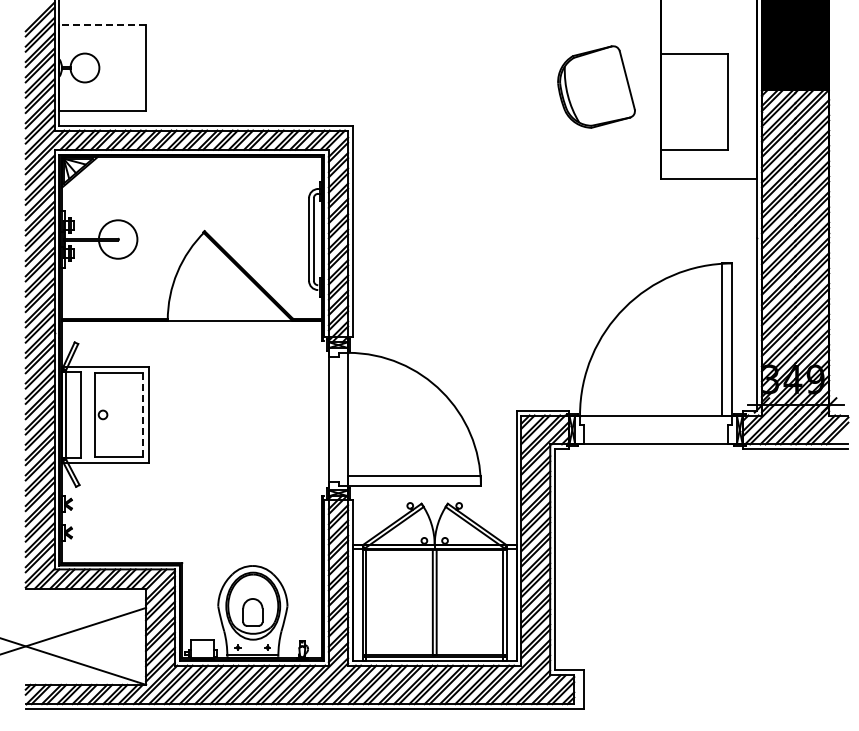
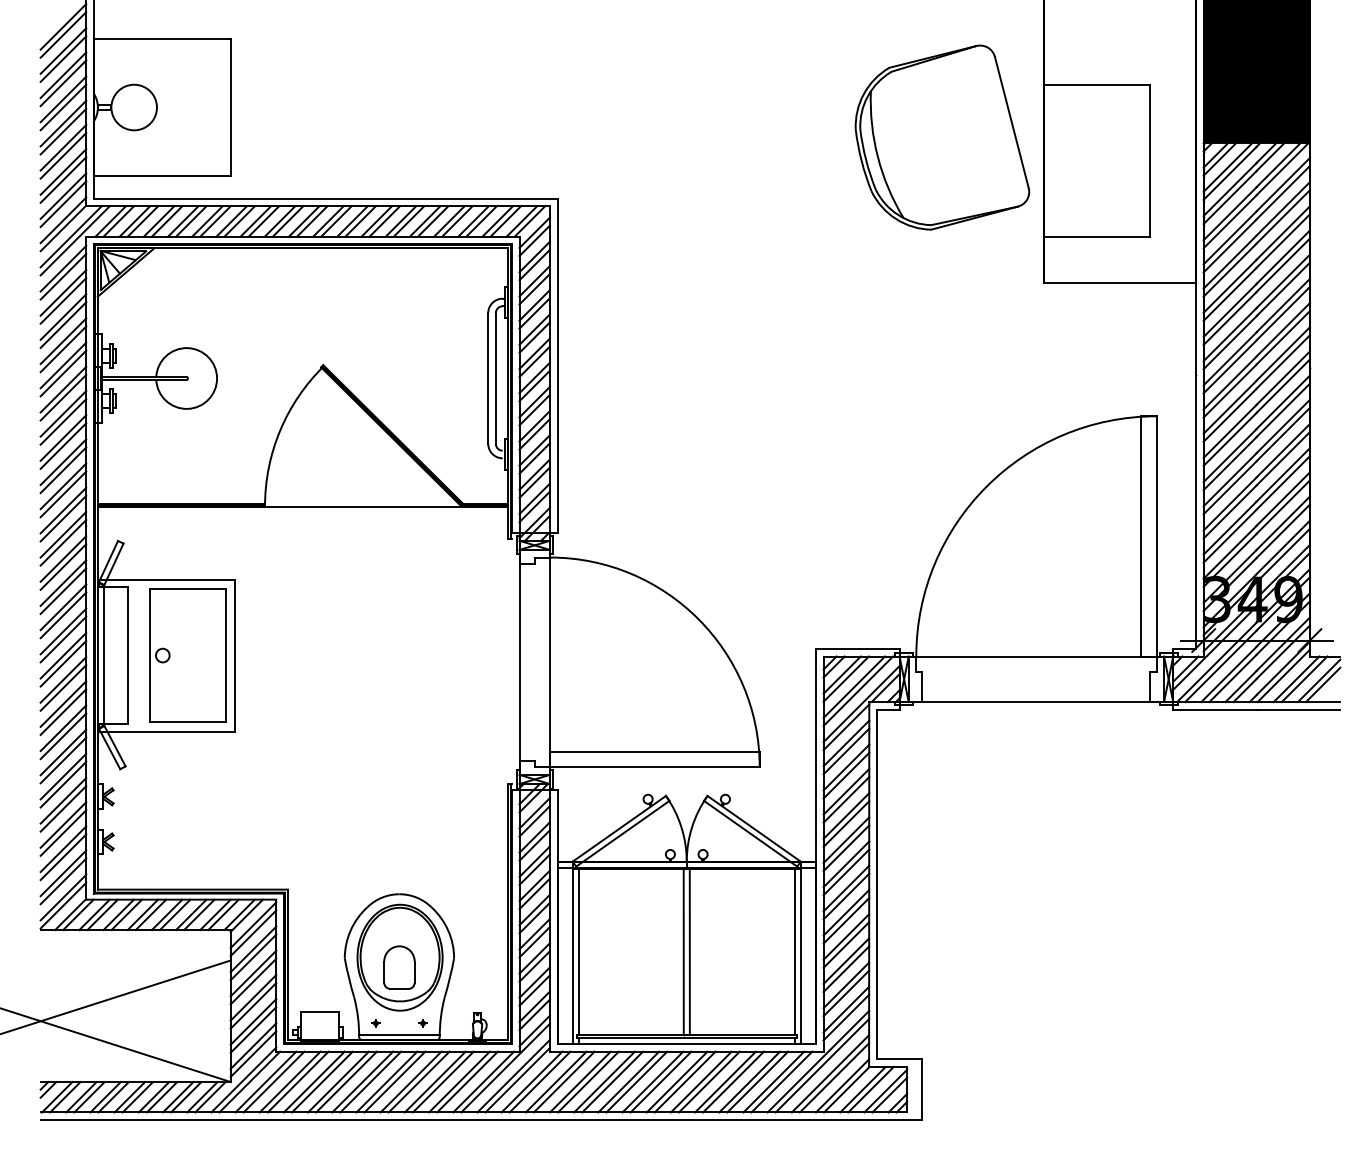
line: (102, 24) -> (161, 38), dashed -> solid
part: (596, 86) -> (942, 136), size x1.43
line: (142, 415) -> (225, 656), dashed -> solid

